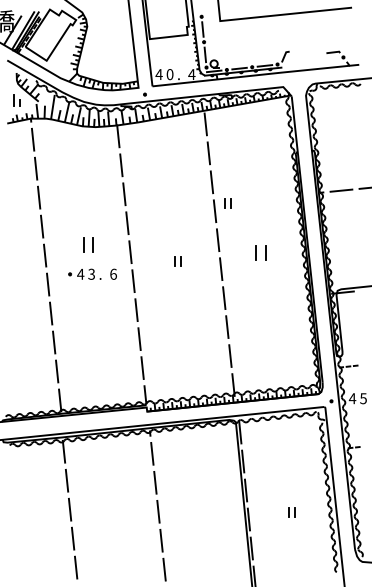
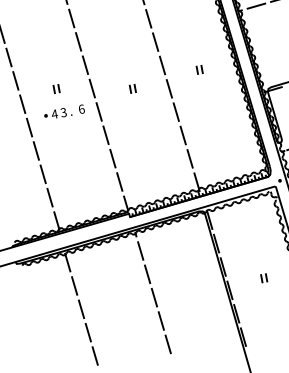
part: (227, 203) -> (164, 33), removed
part: (88, 244) -> (56, 88), size x0.62
part: (260, 253) -> (199, 70), size x0.62

